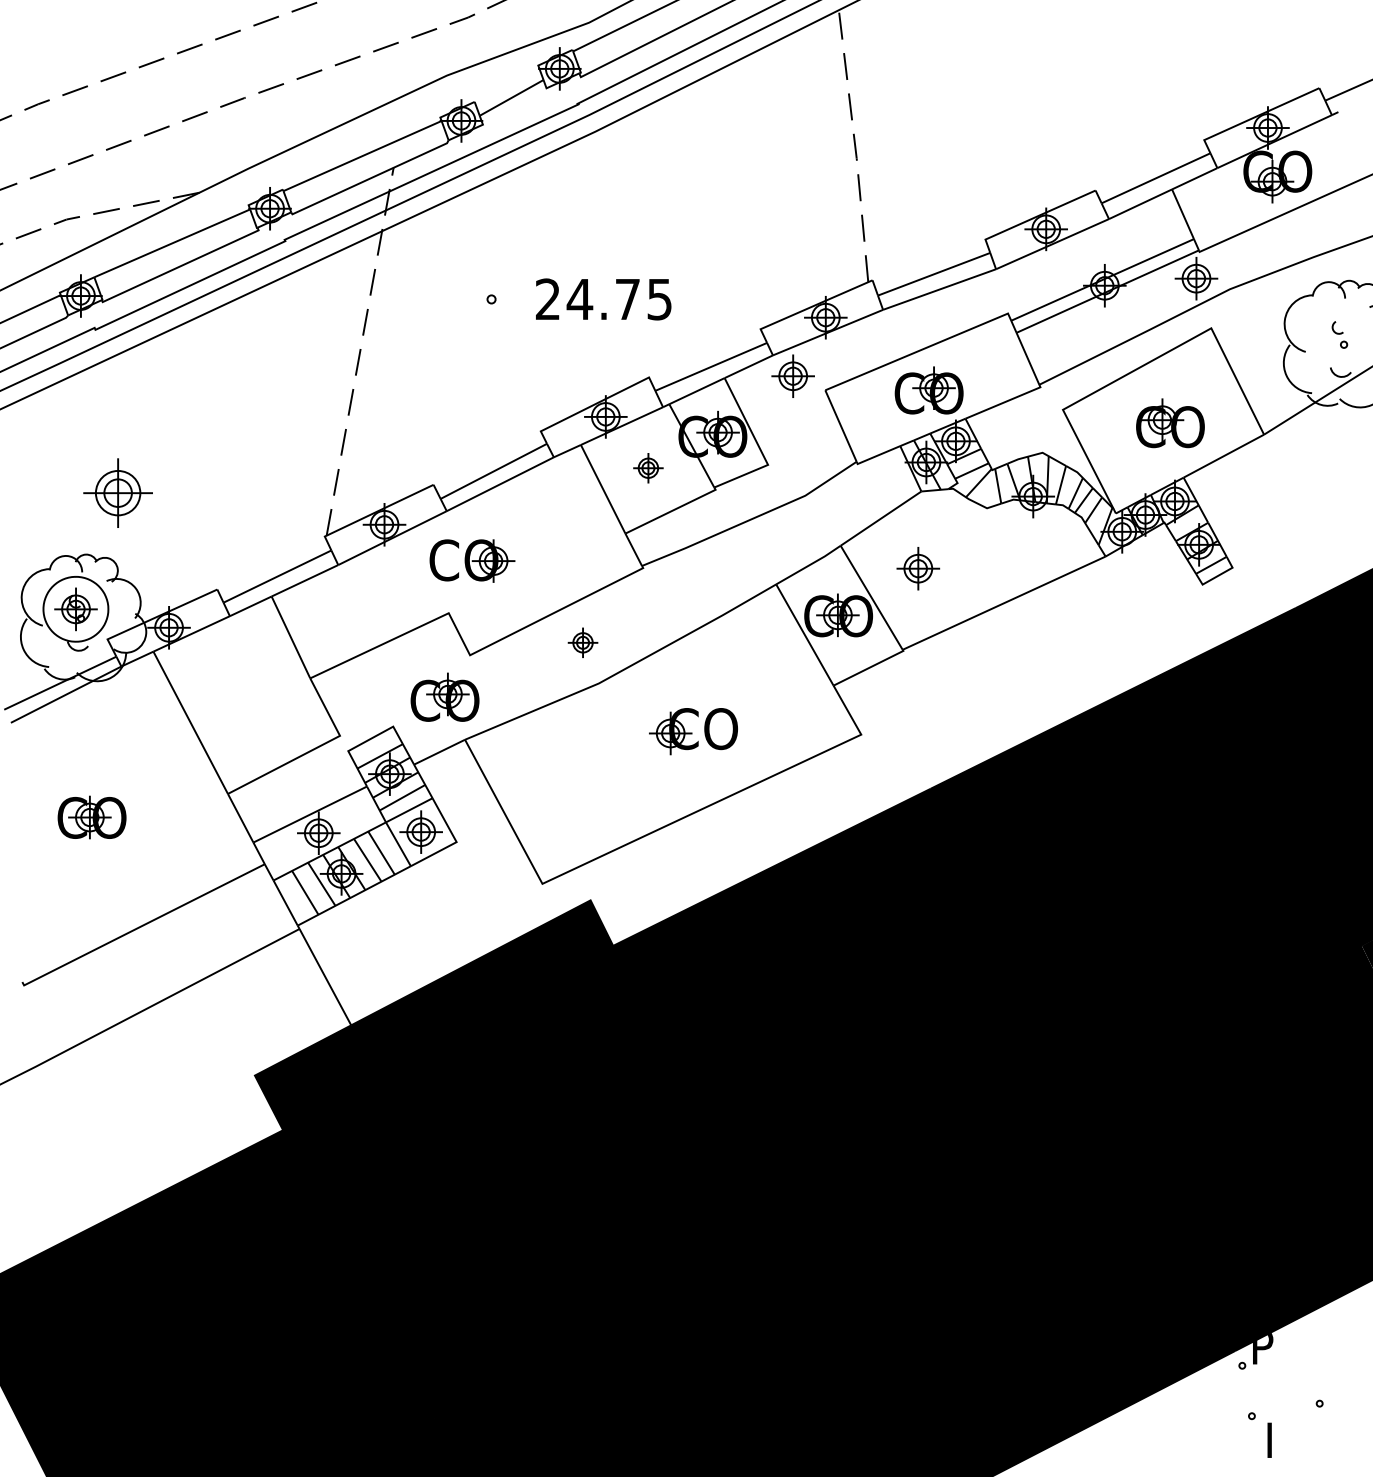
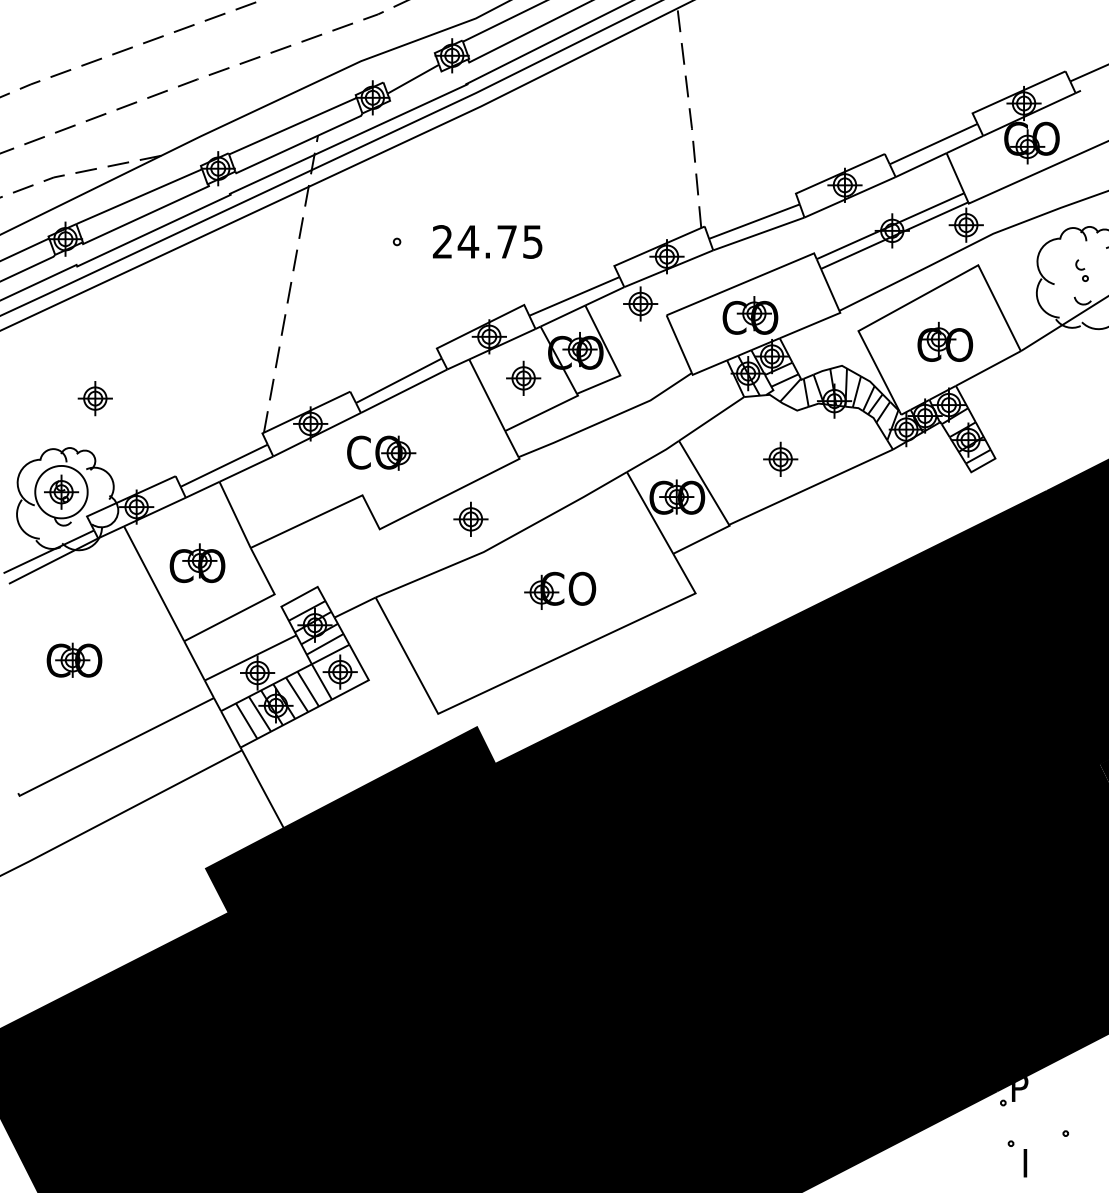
part: (648, 467) -> (523, 377), size x1.43
part: (116, 493) -> (94, 398), size x0.62
part: (918, 567) -> (780, 458), moved
part: (582, 641) -> (470, 518), size x1.43
part: (445, 697) -> (197, 563), moved

